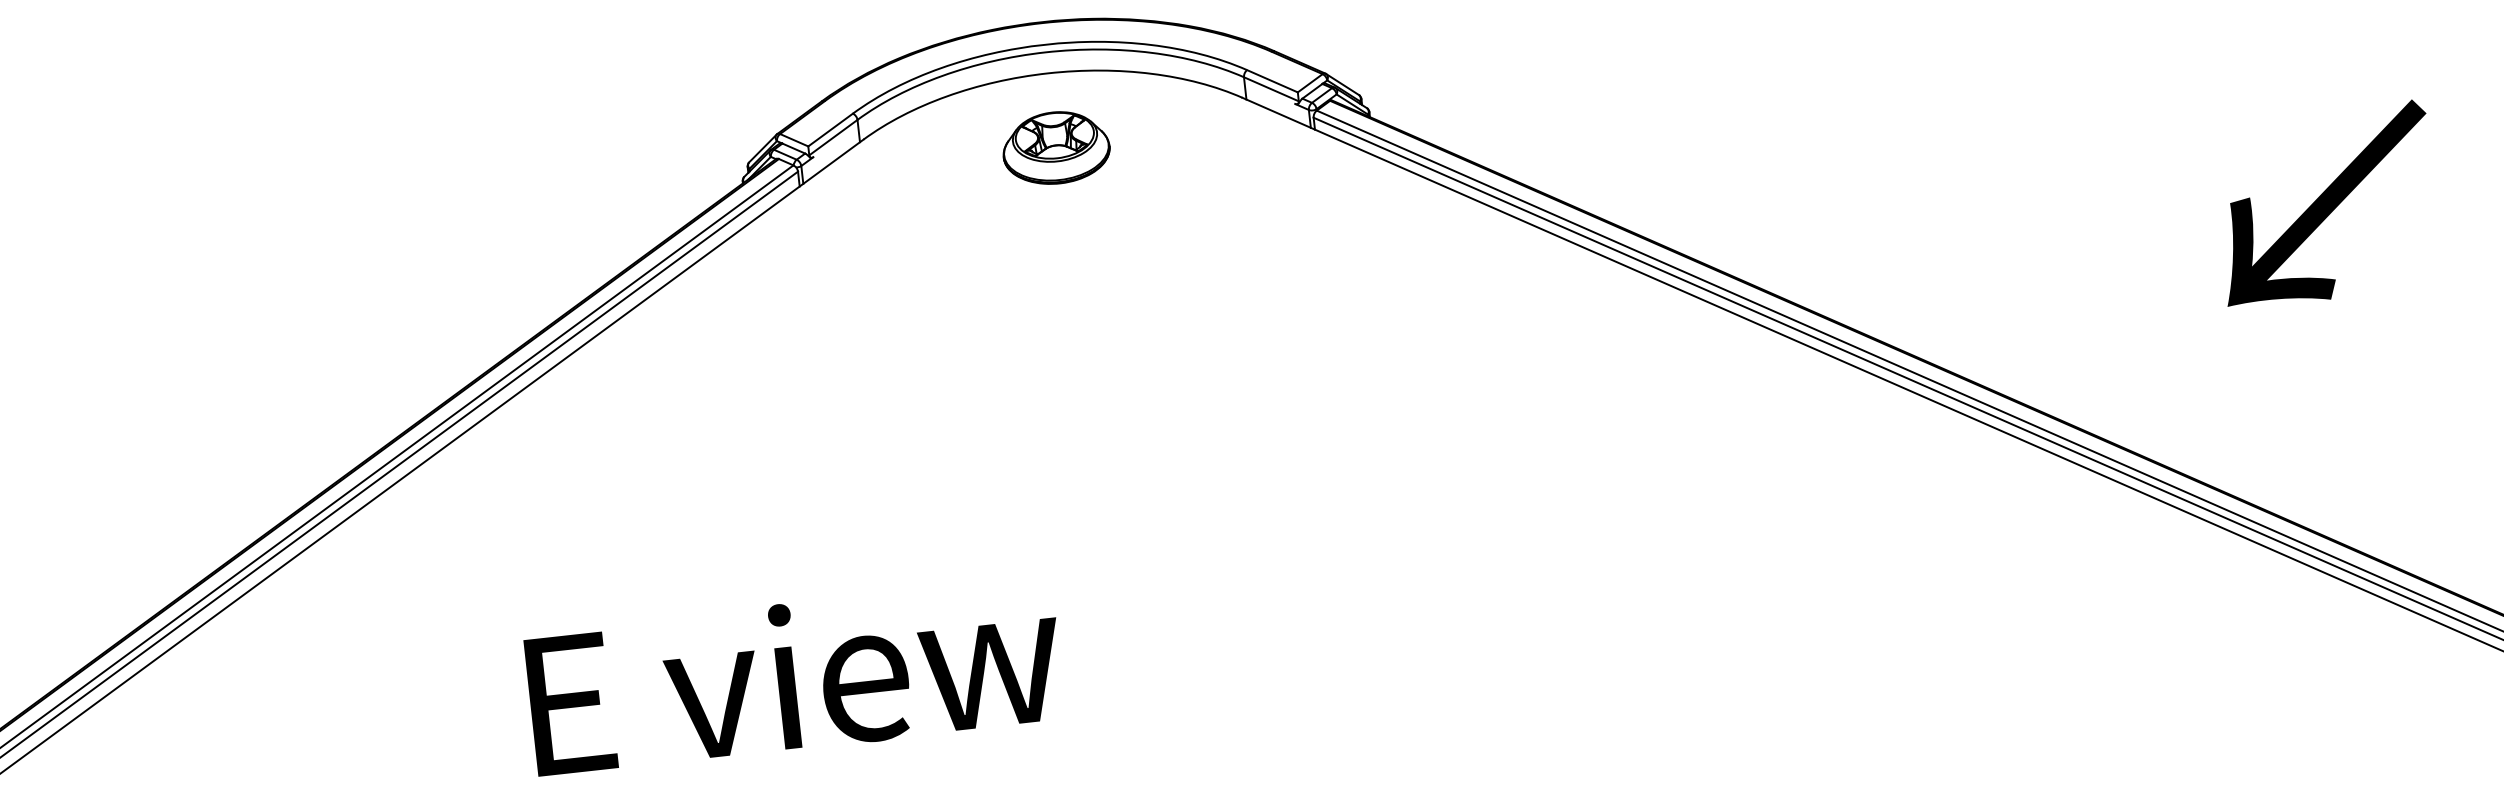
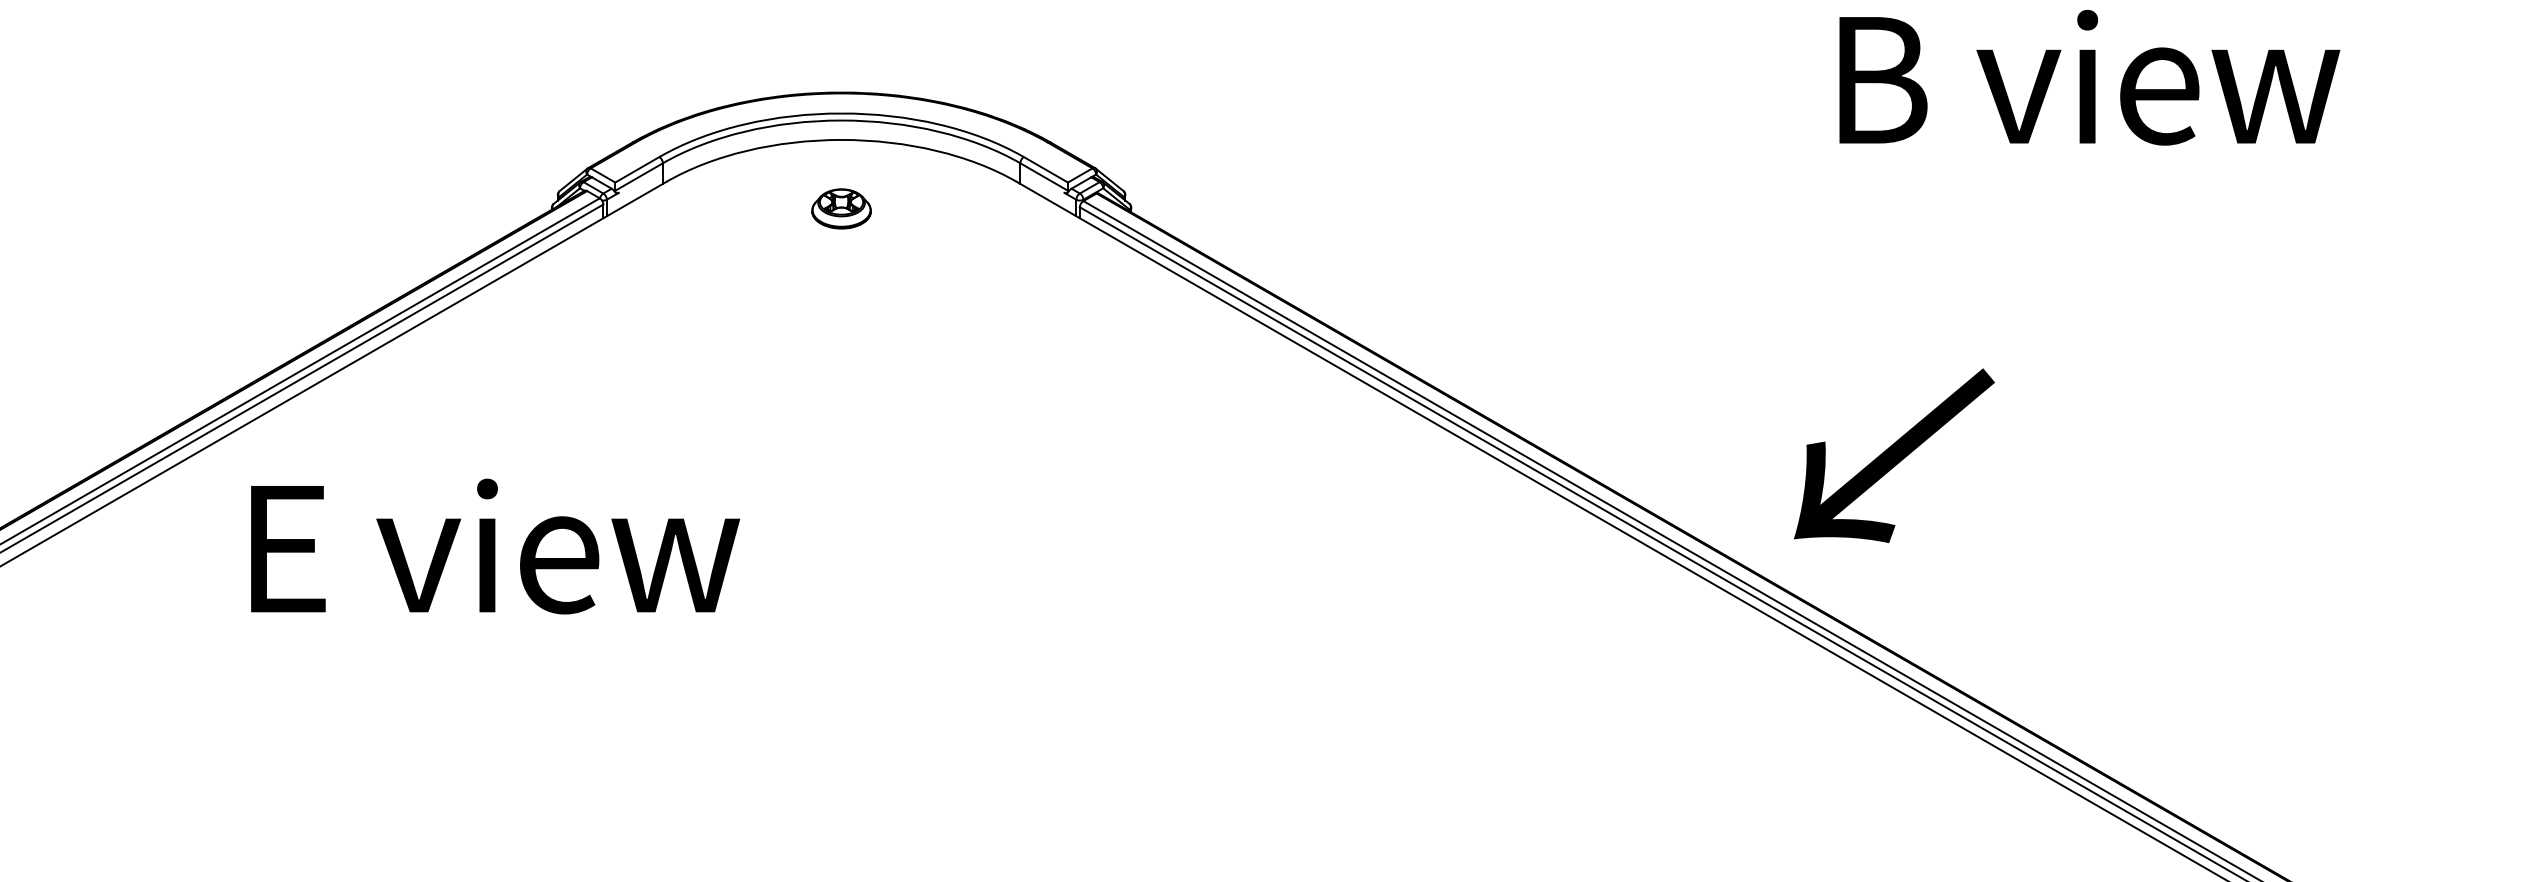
part: (1056, 147) -> (841, 208), size x0.6
text: (2326, 204) -> (1894, 455), moved
text: (794, 676) -> (495, 546), moved

